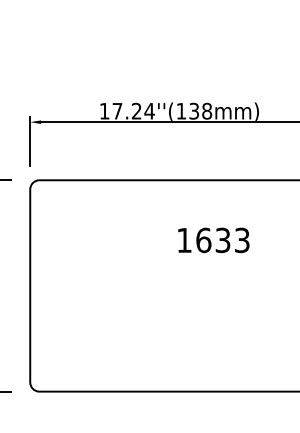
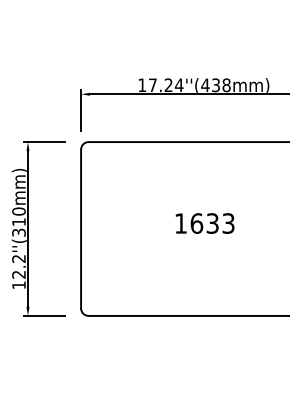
text: (181, 110) -> (205, 84), 17.24''(138mm) -> 17.24''(438mm)
text: (213, 240) -> (204, 223), moved

